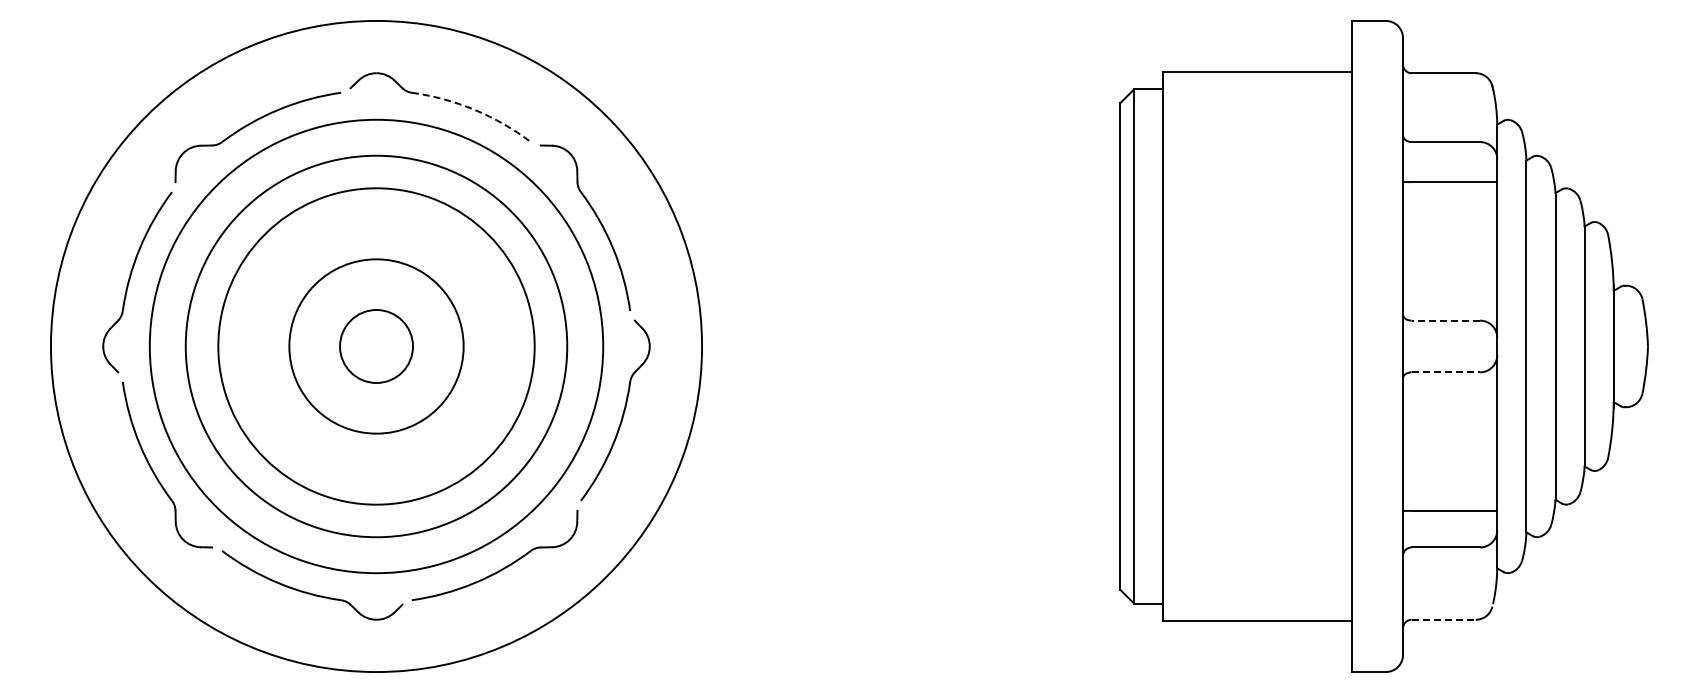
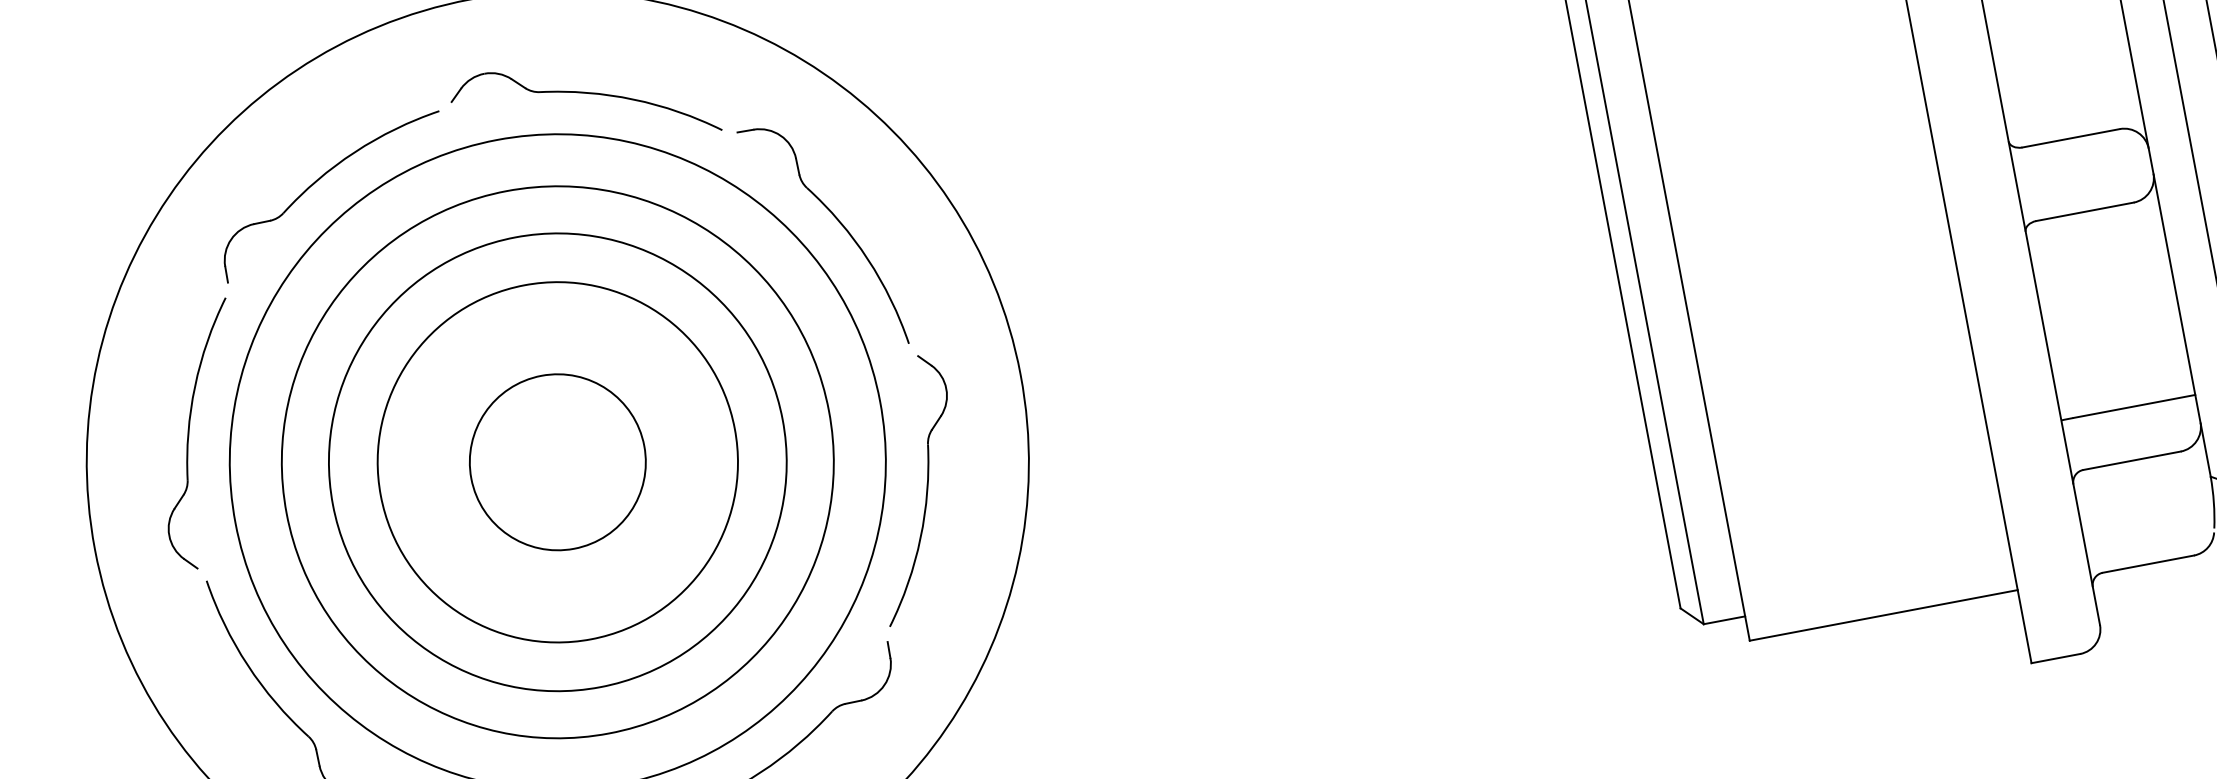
arc: (474, 109) -> (633, 99), dashed -> solid
line: (1445, 320) -> (2070, 138), dashed -> solid
circle: (376, 346) -> (557, 462), size x1.43
circle: (376, 346) -> (557, 462), size x1.67
line: (1446, 372) -> (2085, 211), dashed -> solid
line: (1444, 619) -> (2149, 563), dashed -> solid

